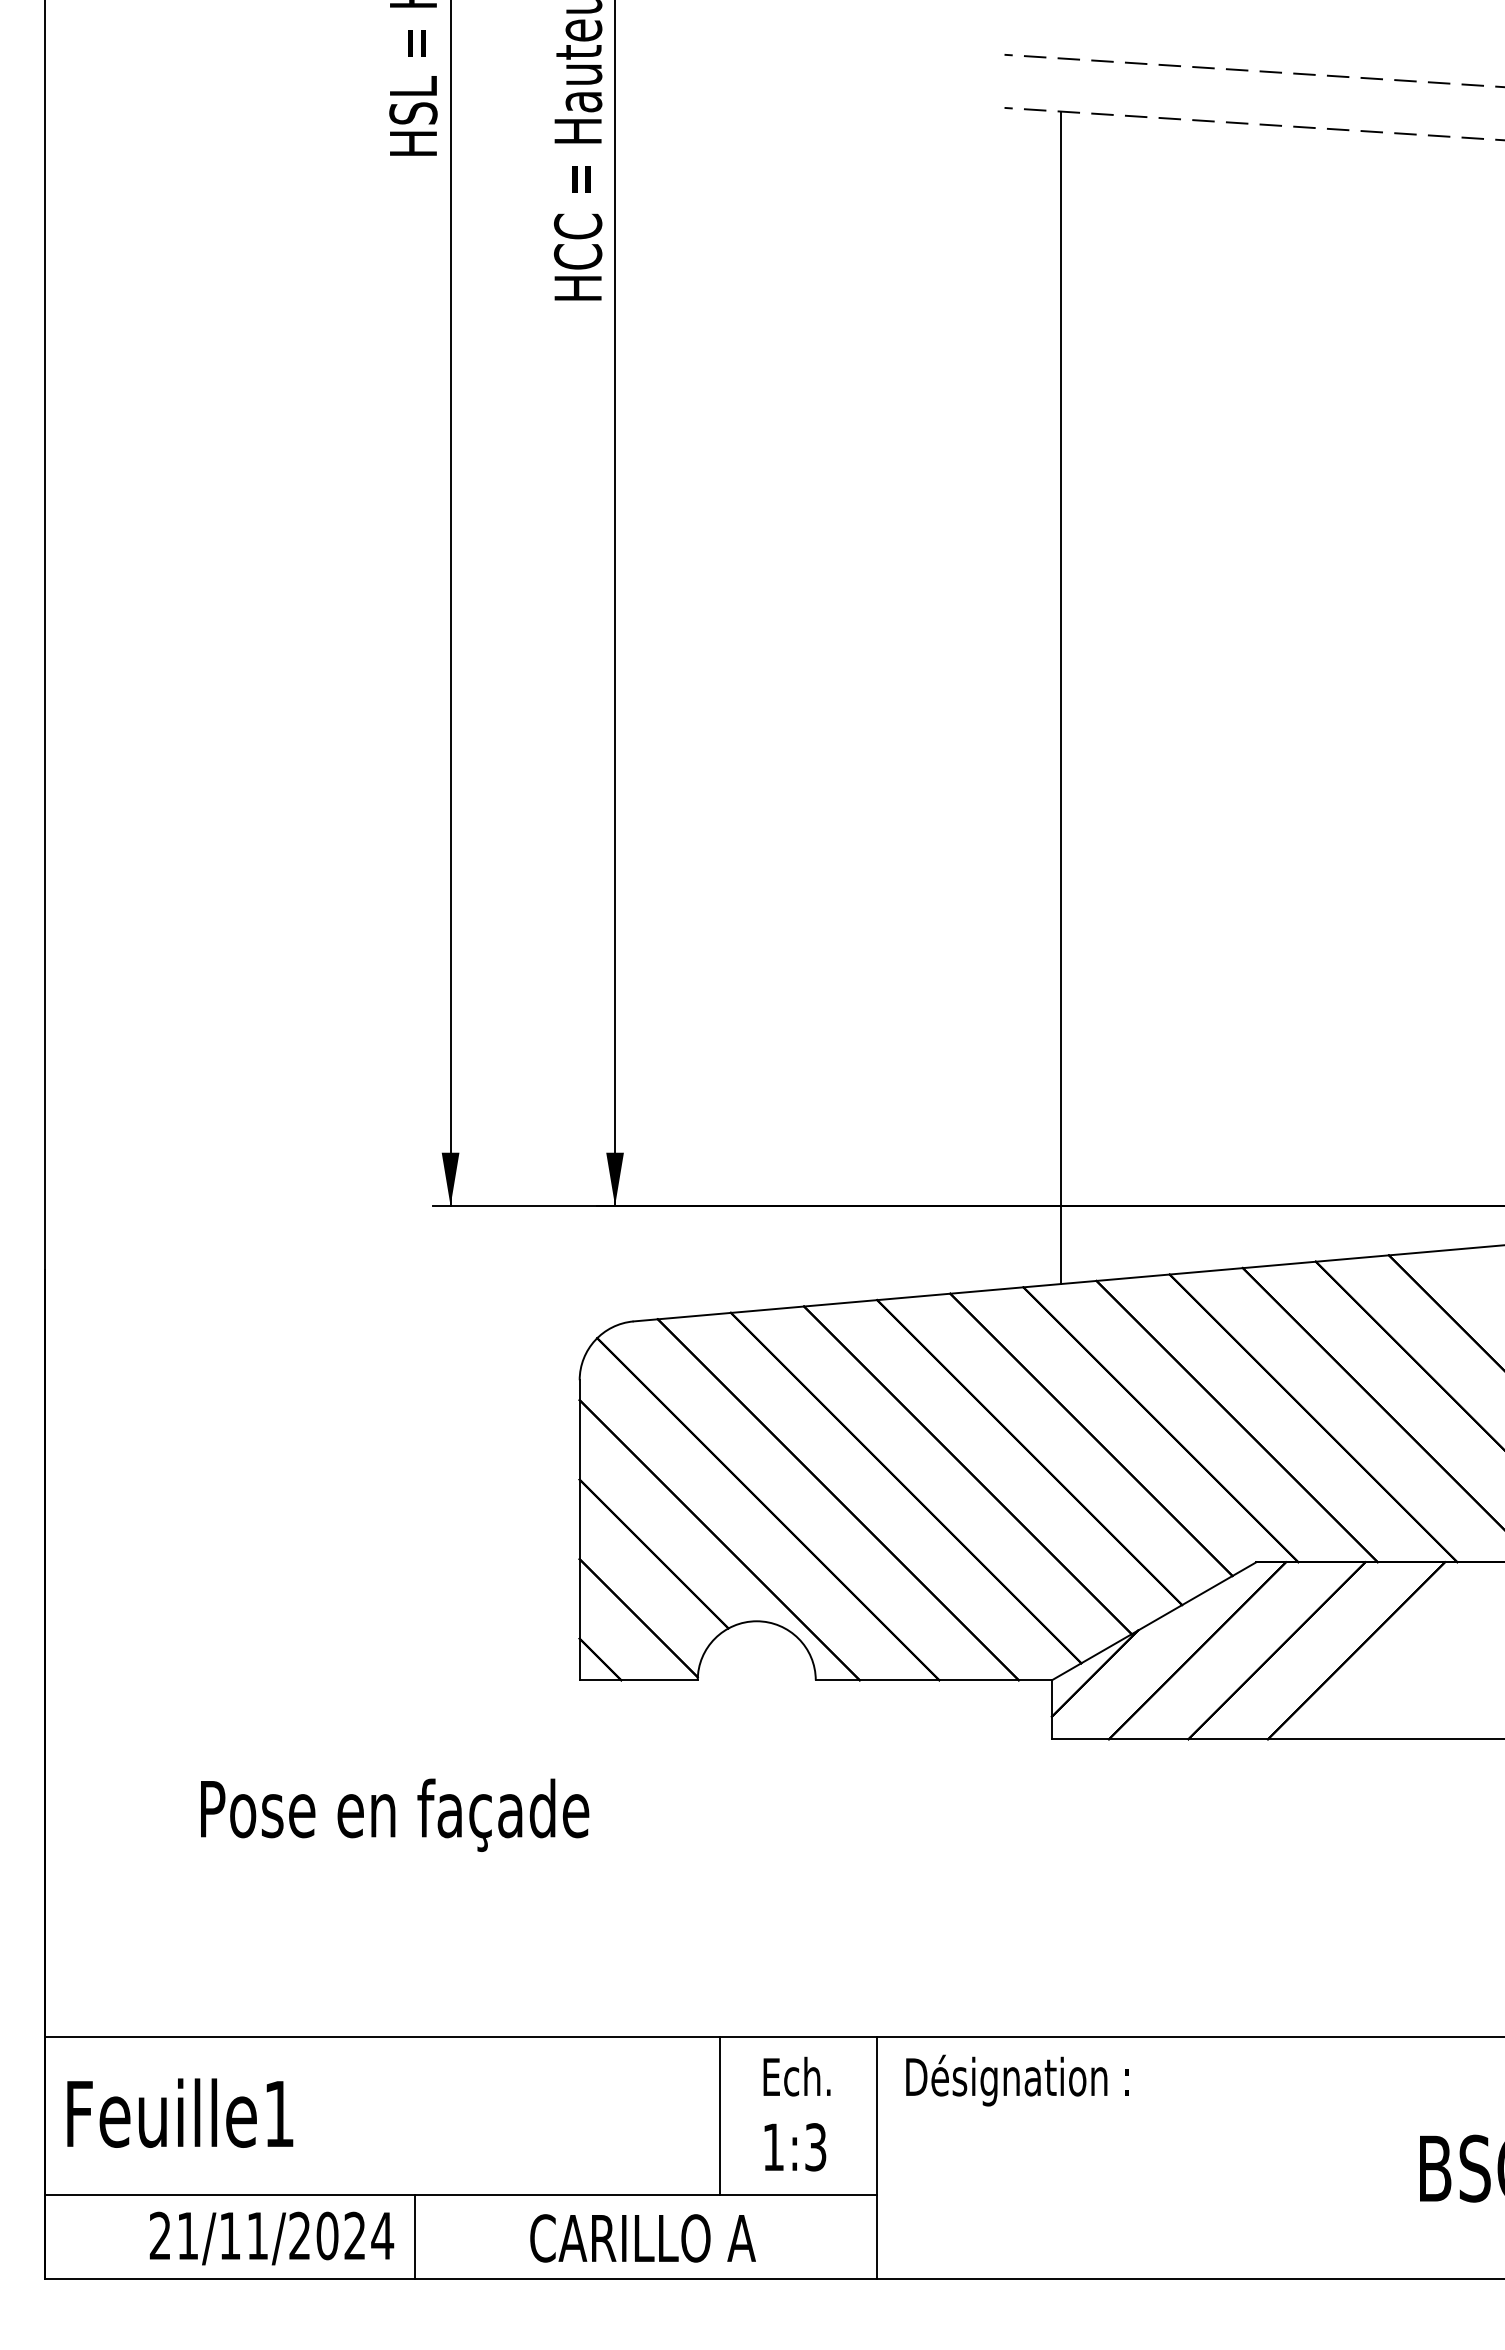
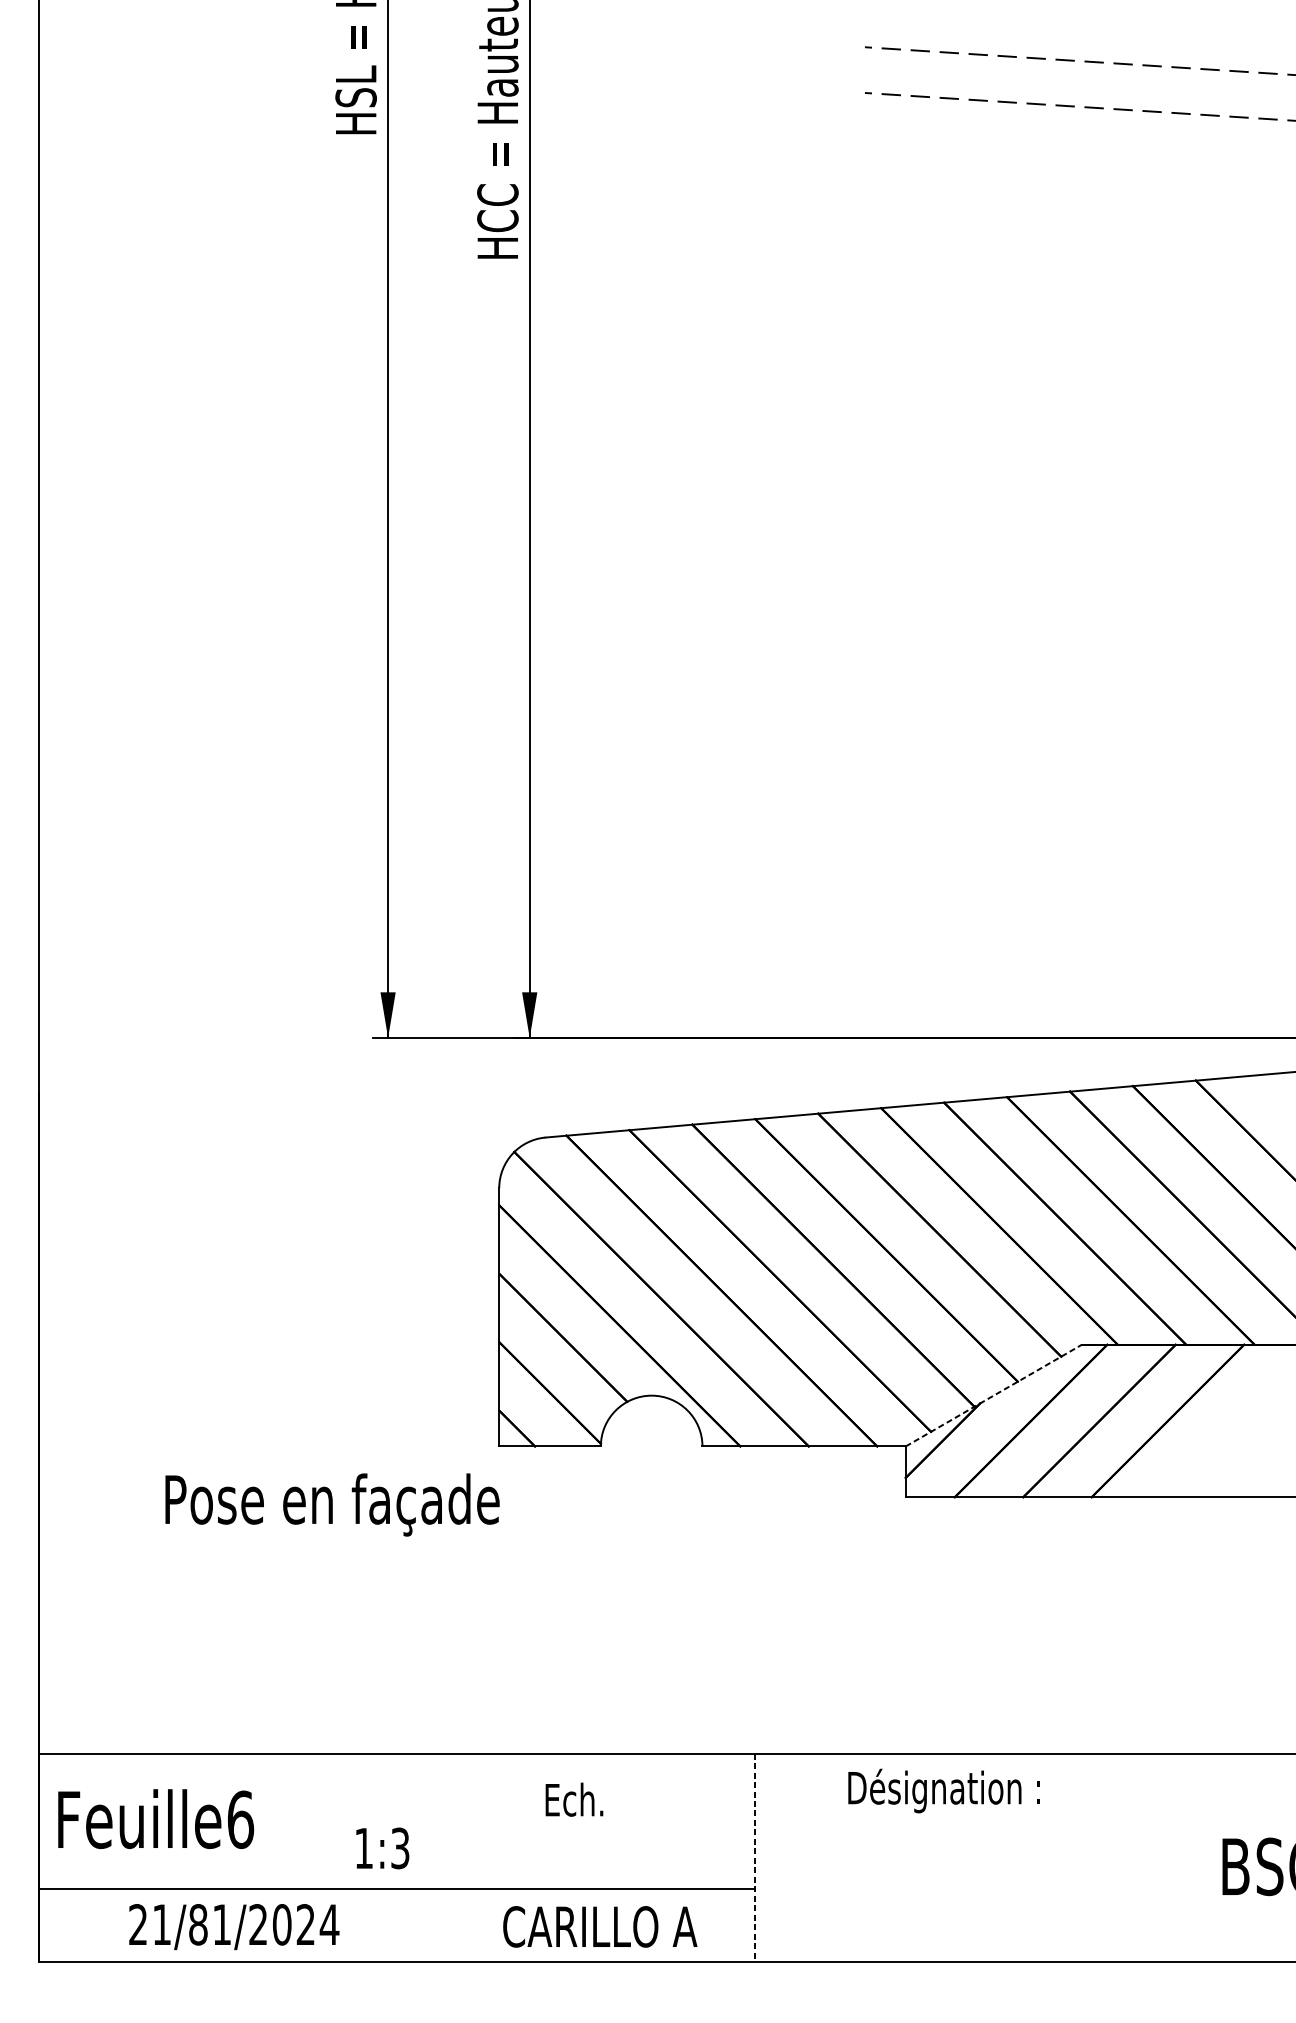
line: (1060, 697) -> (913, 600), removed
line: (1154, 1621) -> (994, 1395), solid -> dashed
text: (395, 1814) -> (332, 1504), moved
text: (796, 2076) -> (573, 1799), moved
text: (1017, 2080) -> (944, 1790), moved
text: (279, 2113) -> (240, 1819), Feuille1 -> Feuille6
line: (720, 2115) -> (620, 1821), removed
text: (795, 2147) -> (382, 1848), moved
line: (876, 2158) -> (754, 1858), solid -> dashed
text: (230, 2235) -> (198, 1924), 21/11/2024 -> 21/81/2024
line: (415, 2236) -> (357, 1925), removed
text: (642, 2238) -> (599, 1926), moved

